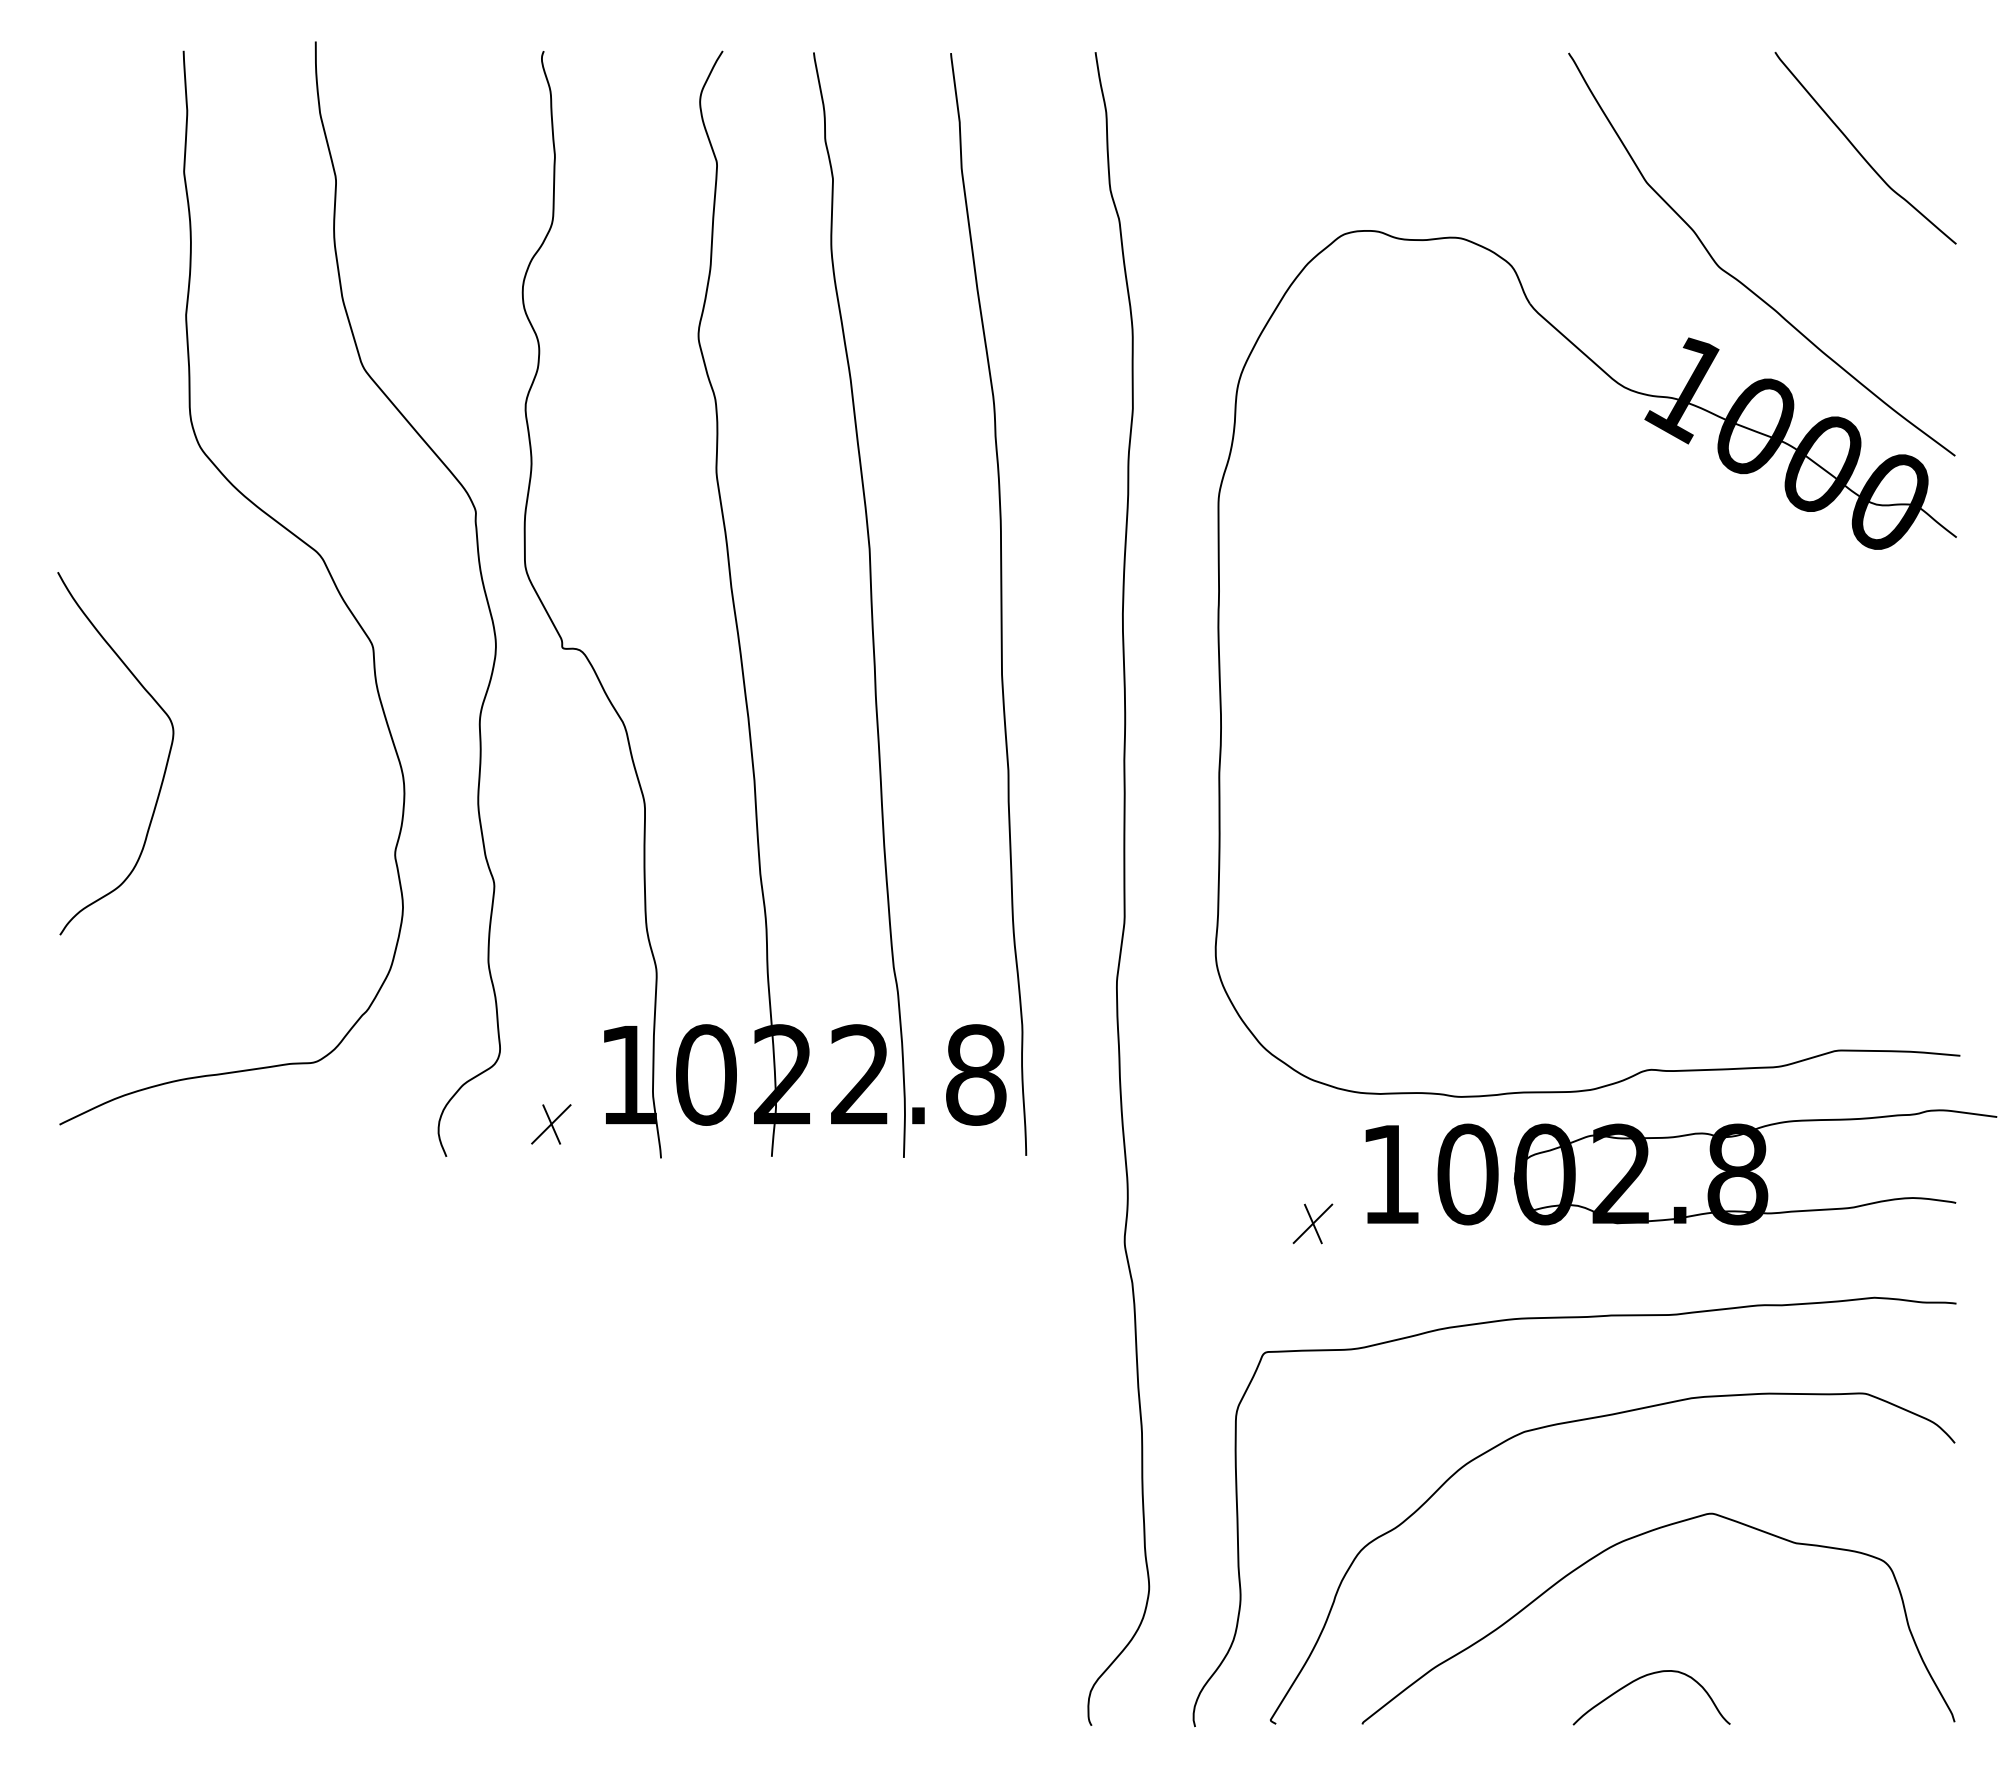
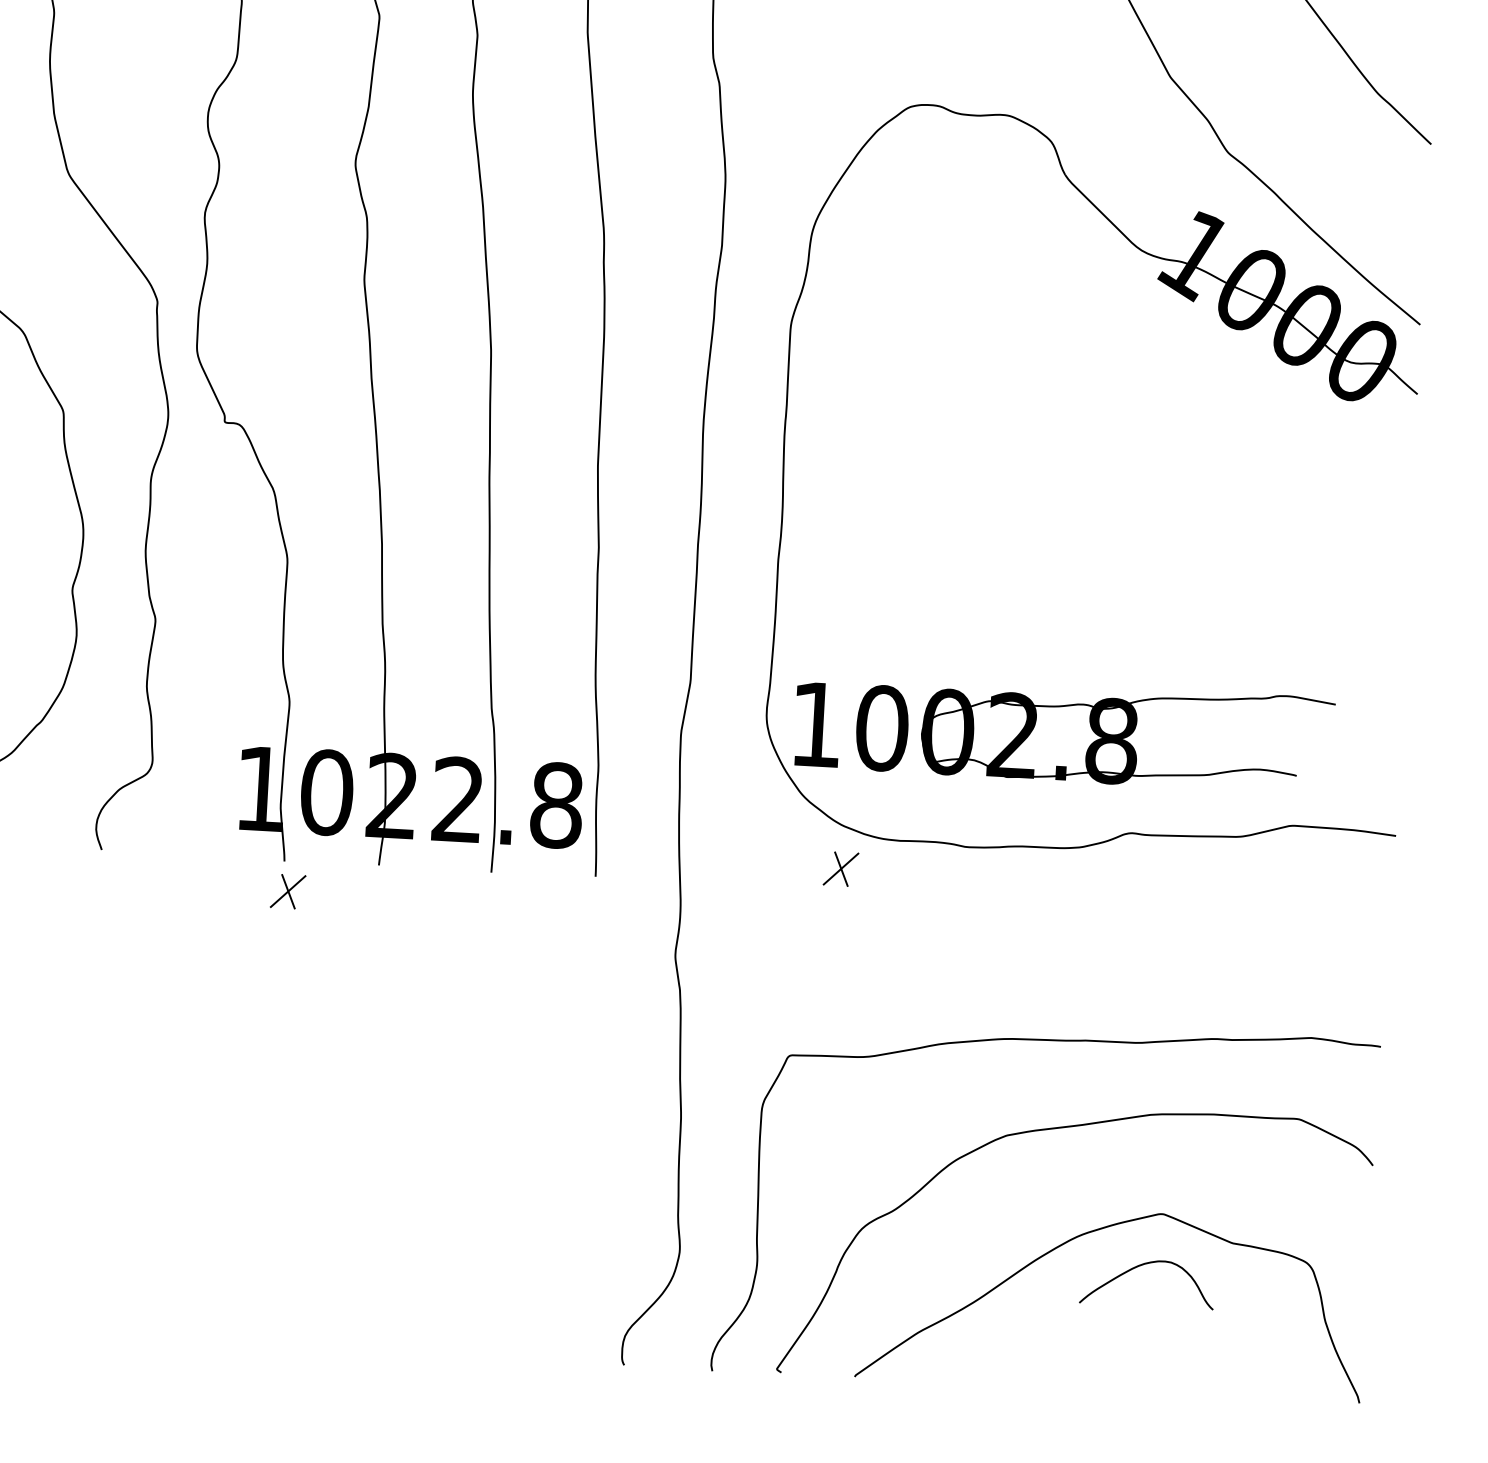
part: (551, 1124) -> (288, 891), moved
part: (1681, 1167) -> (1064, 732), moved
part: (1312, 1223) -> (840, 868), moved
curve: (1644, 1677) -> (1142, 1265), moved

